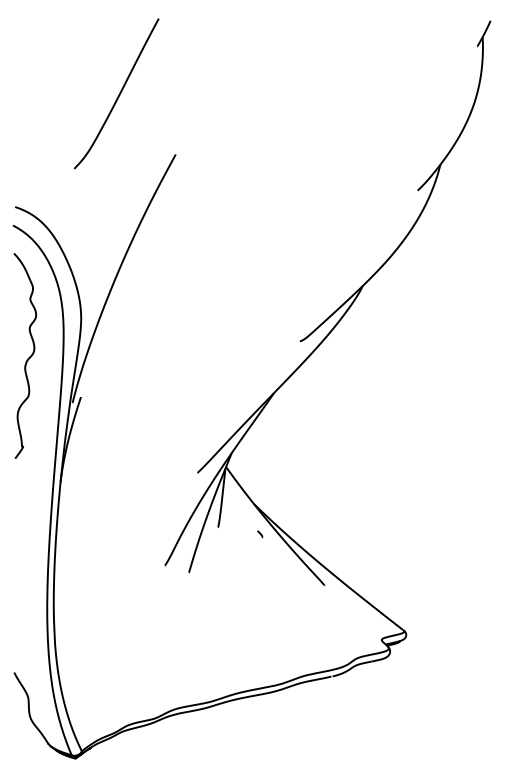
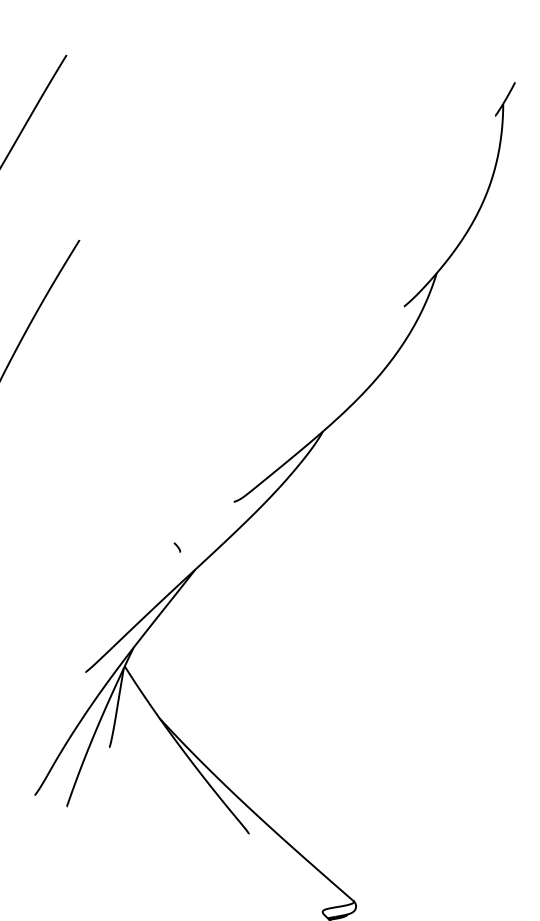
curve: (260, 534) -> (177, 547), moved

